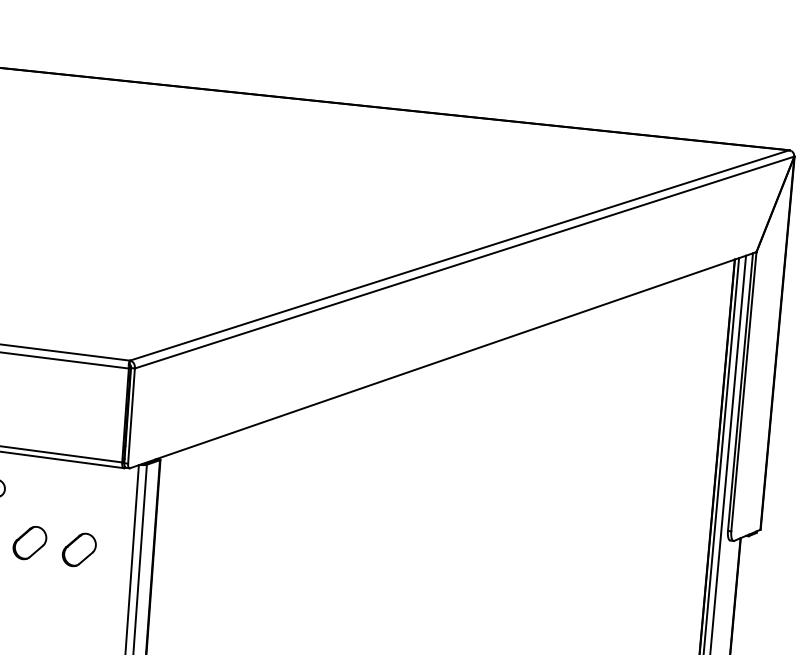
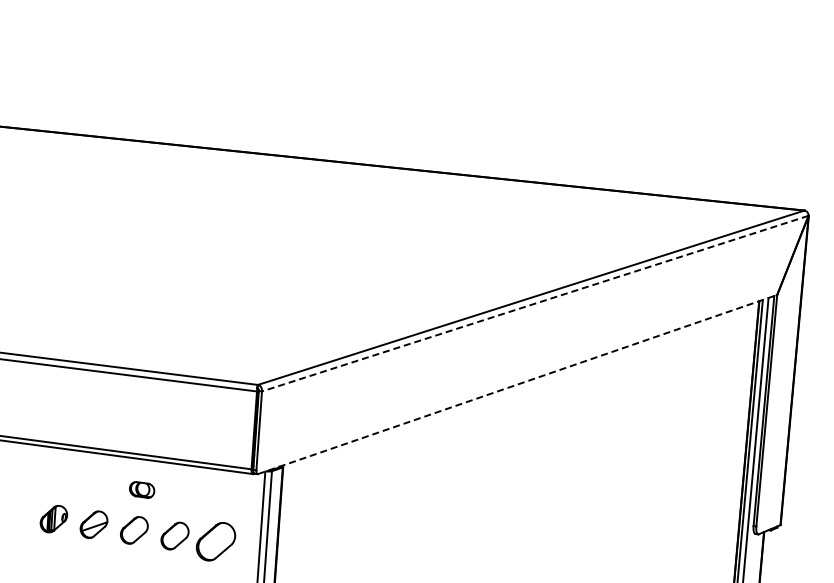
line: (463, 262) -> (534, 303), solid -> dashed
line: (443, 360) -> (517, 384), solid -> dashed
part: (78, 549) -> (215, 541), size x1.4

